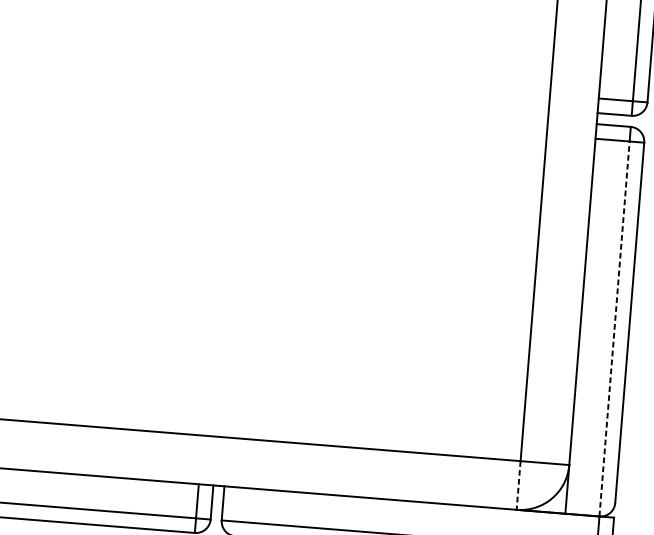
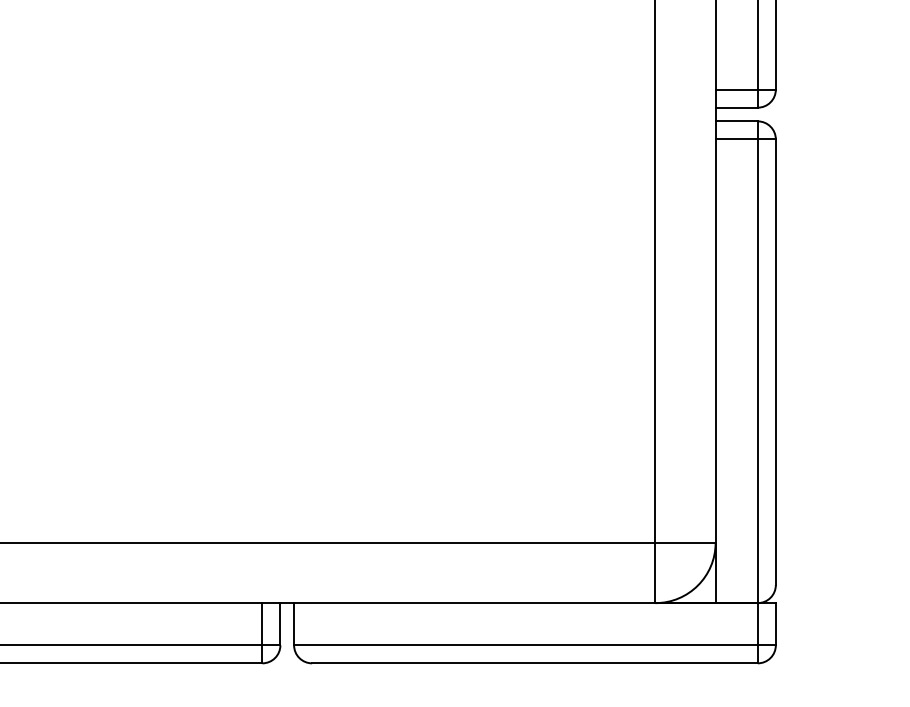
line: (614, 329) -> (757, 371), dashed -> solid
line: (518, 485) -> (655, 573), dashed -> solid

